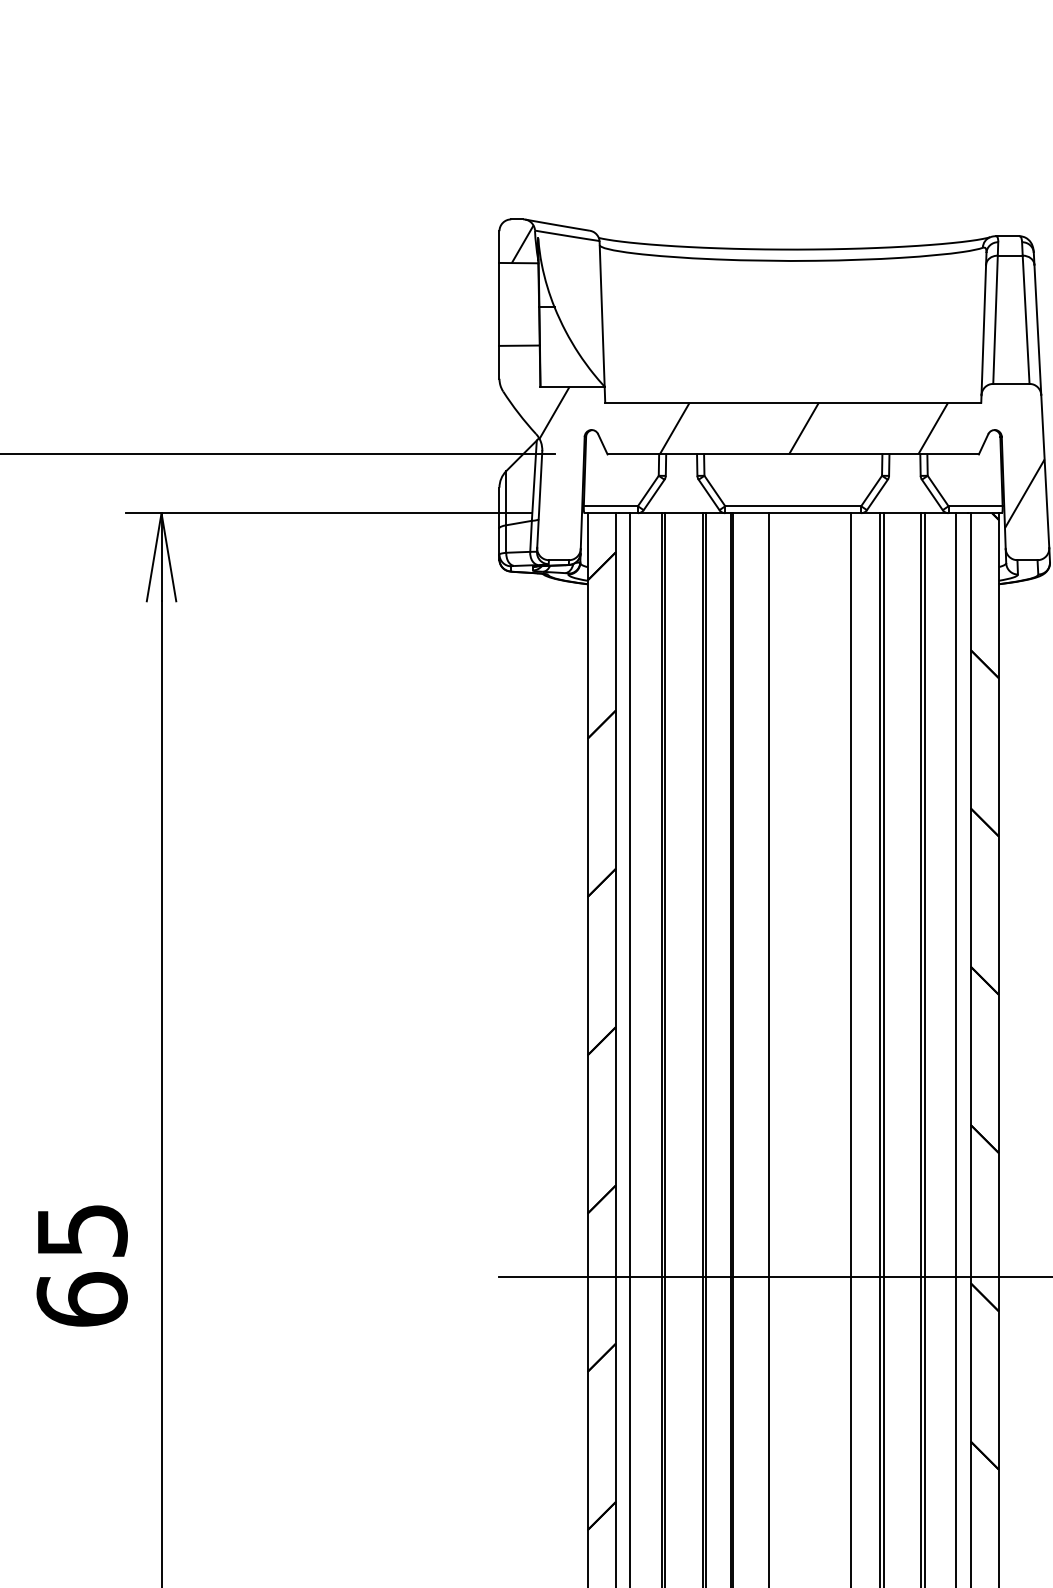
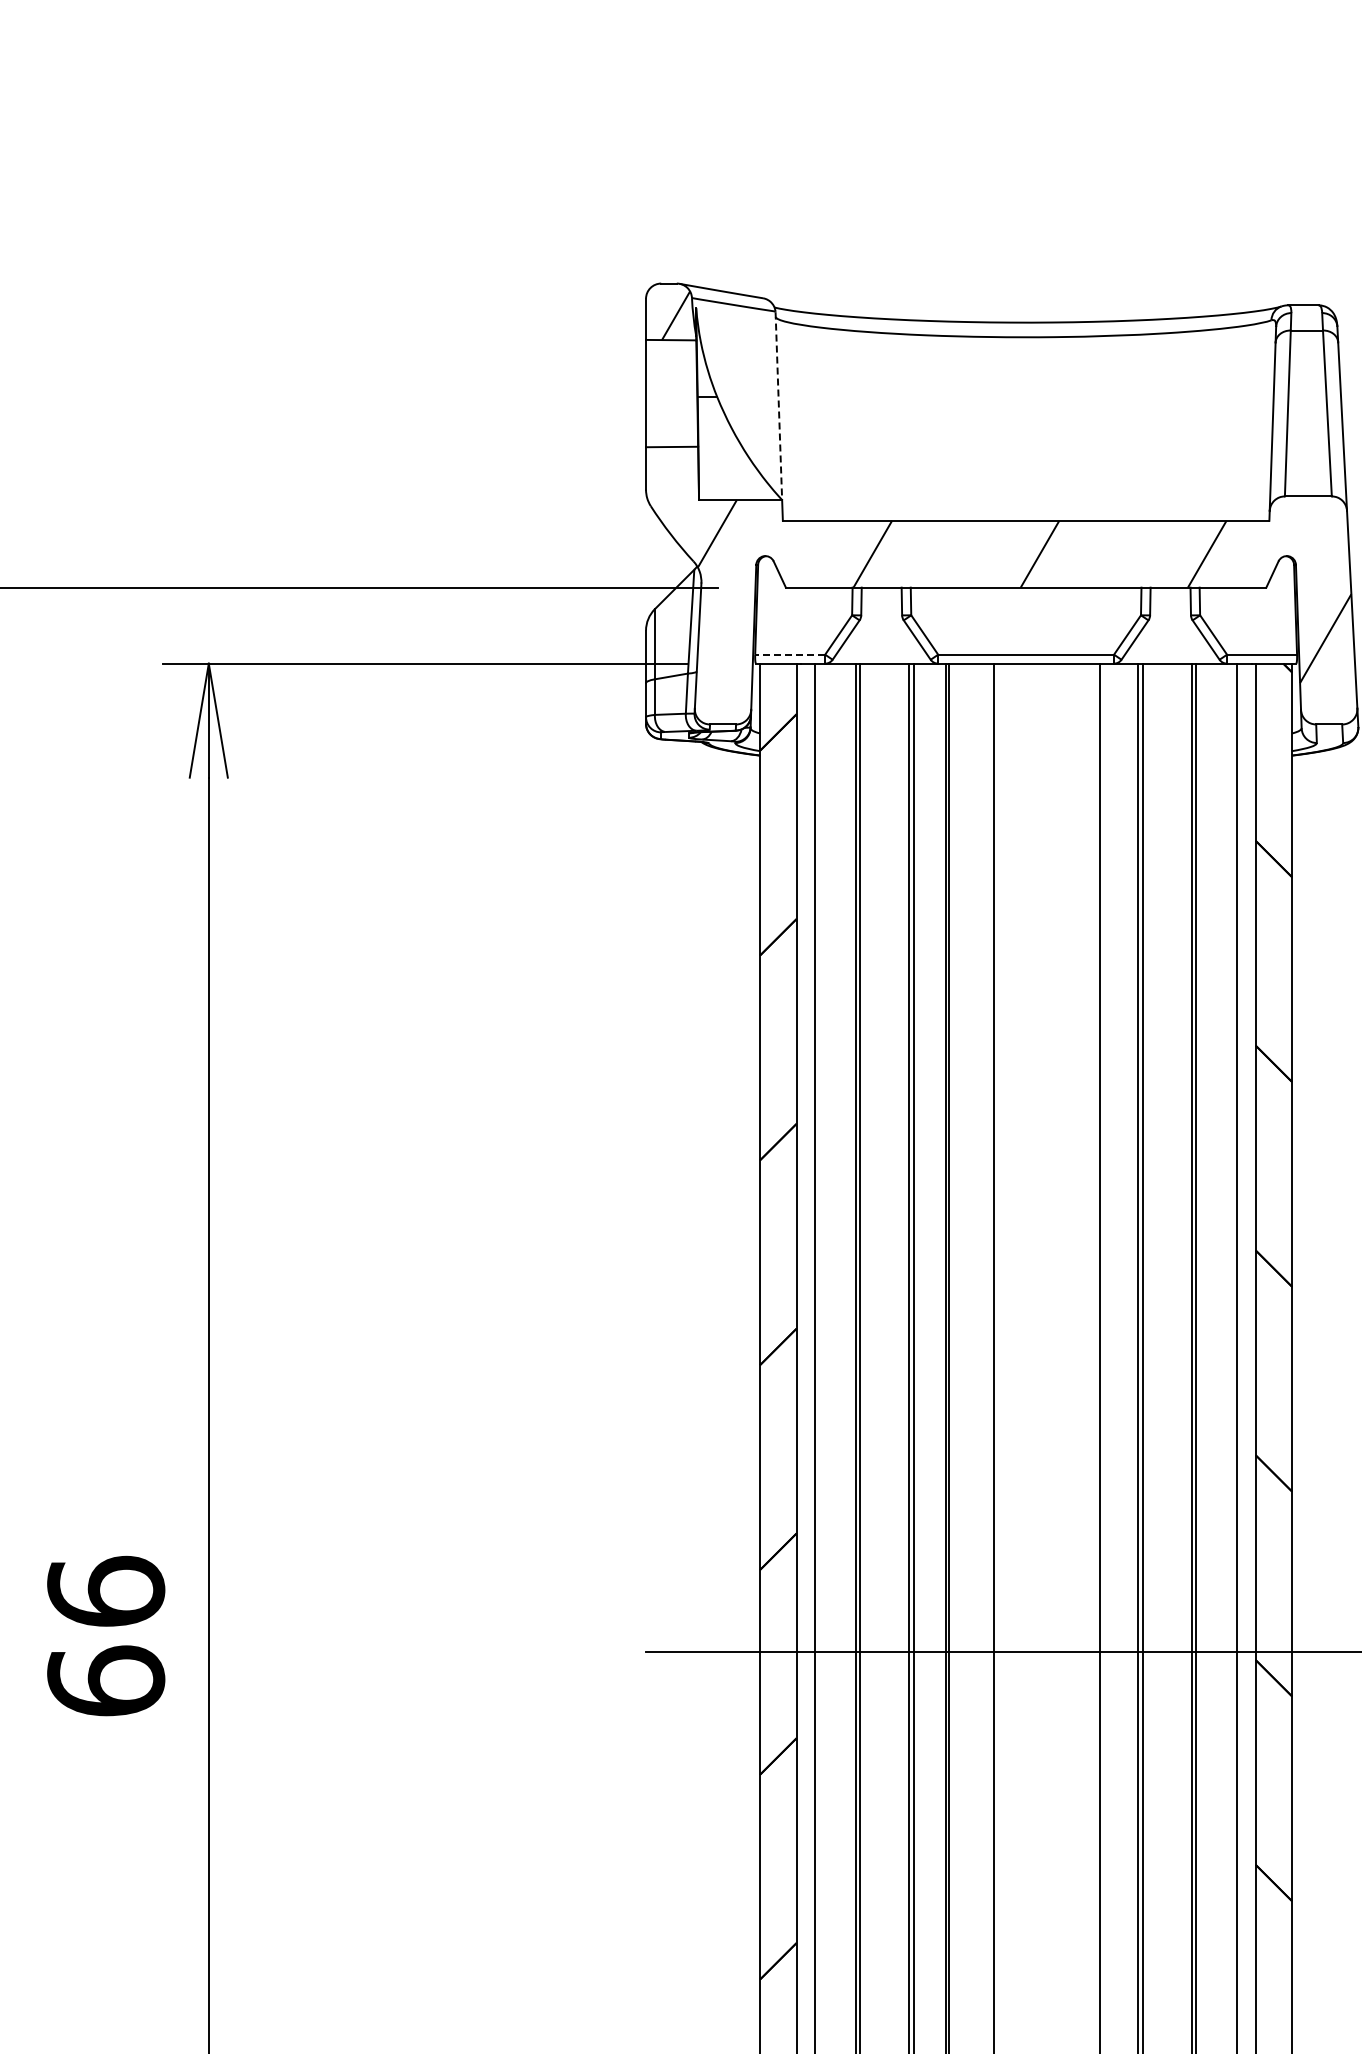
line: (601, 314) -> (778, 406), solid -> dashed
line: (611, 506) -> (790, 654), solid -> dashed
text: (82, 1229) -> (106, 1590), 65 -> 66

